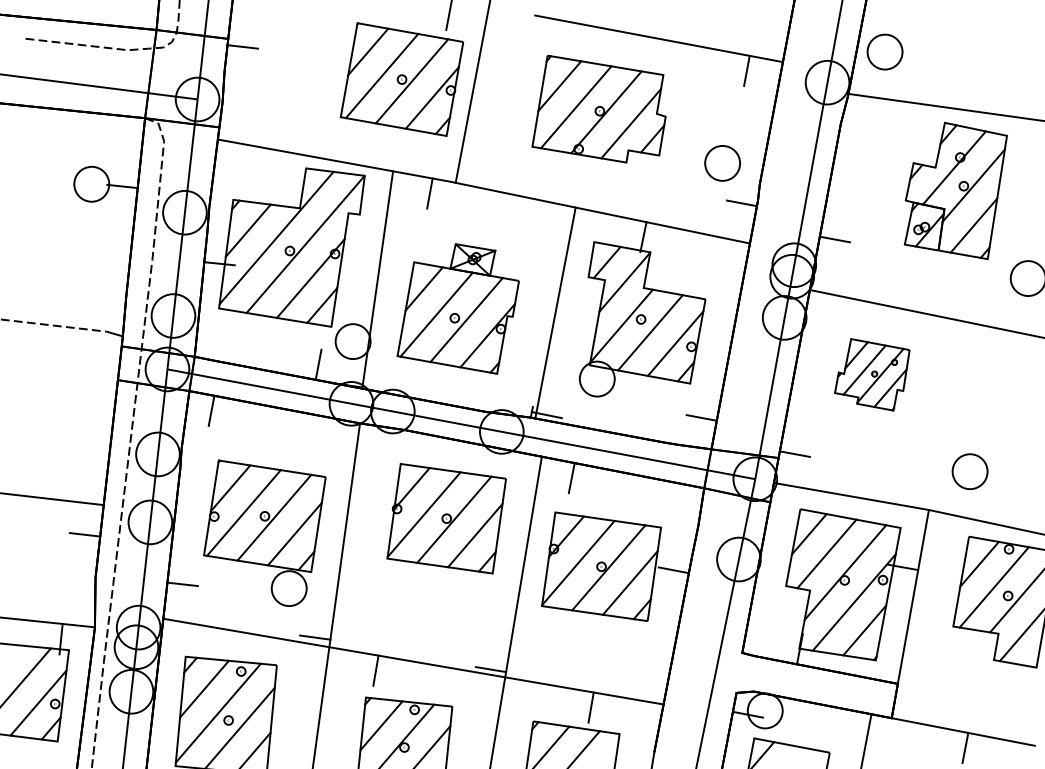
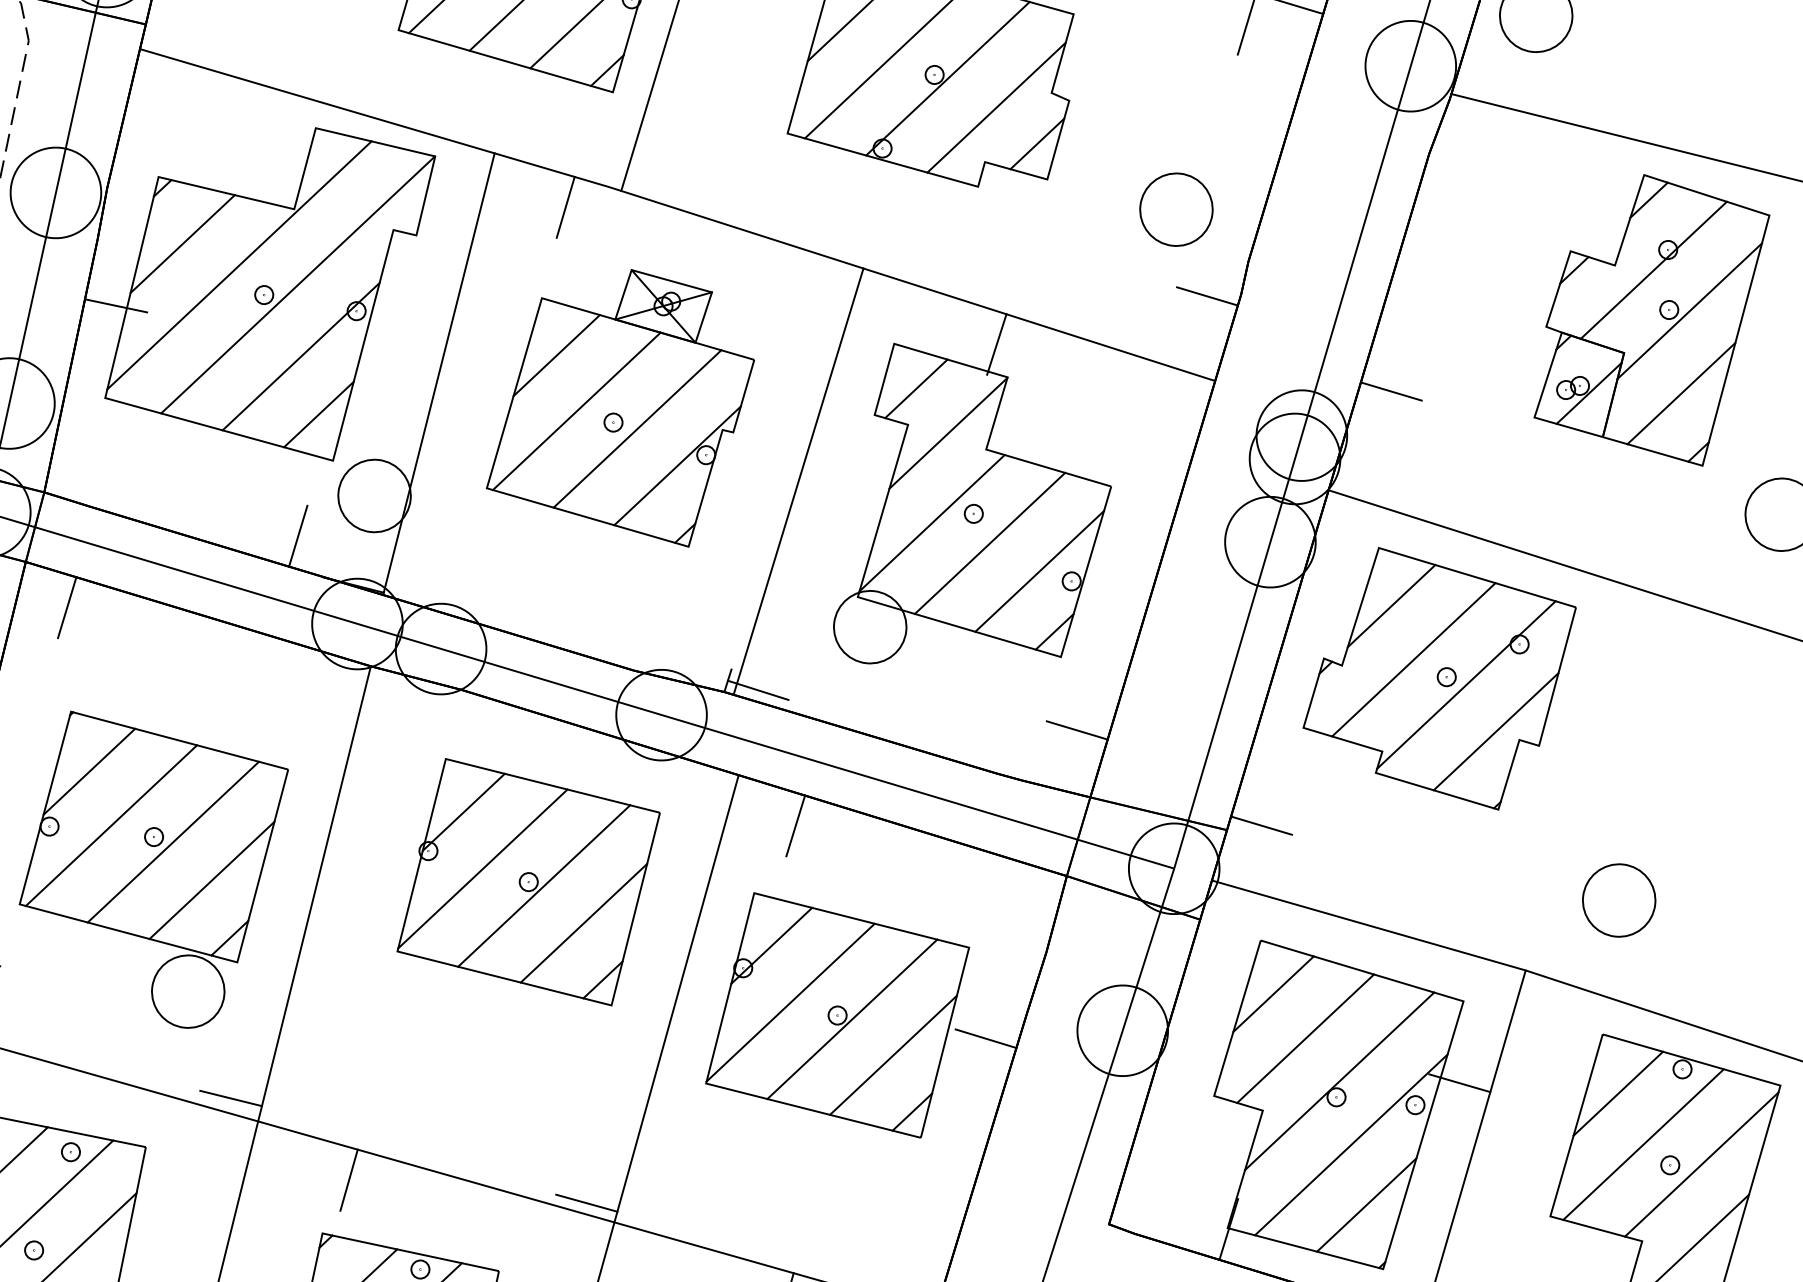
part: (457, 308) -> (621, 403), moved
part: (872, 374) -> (1439, 678), size x1.67

